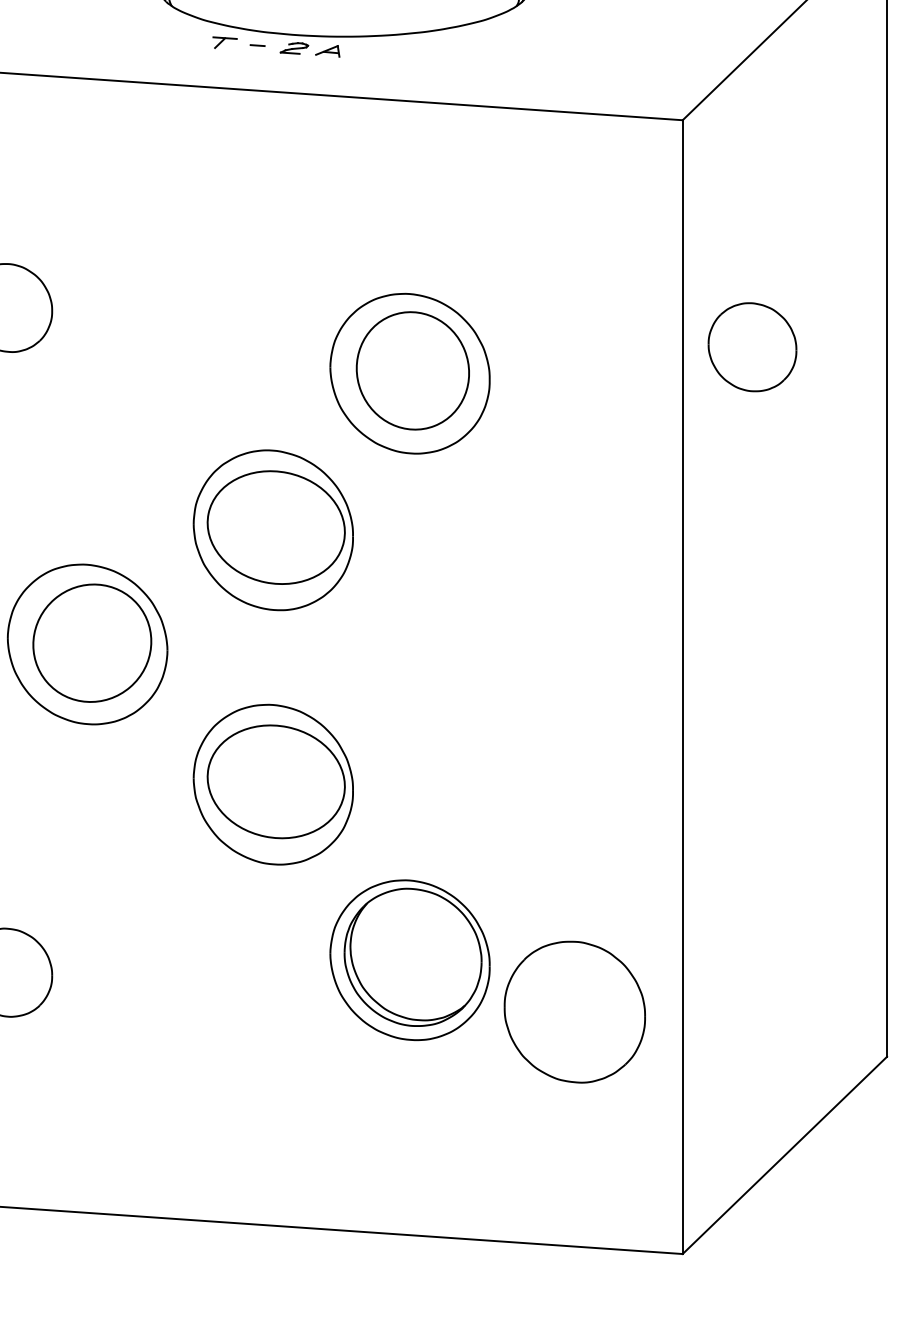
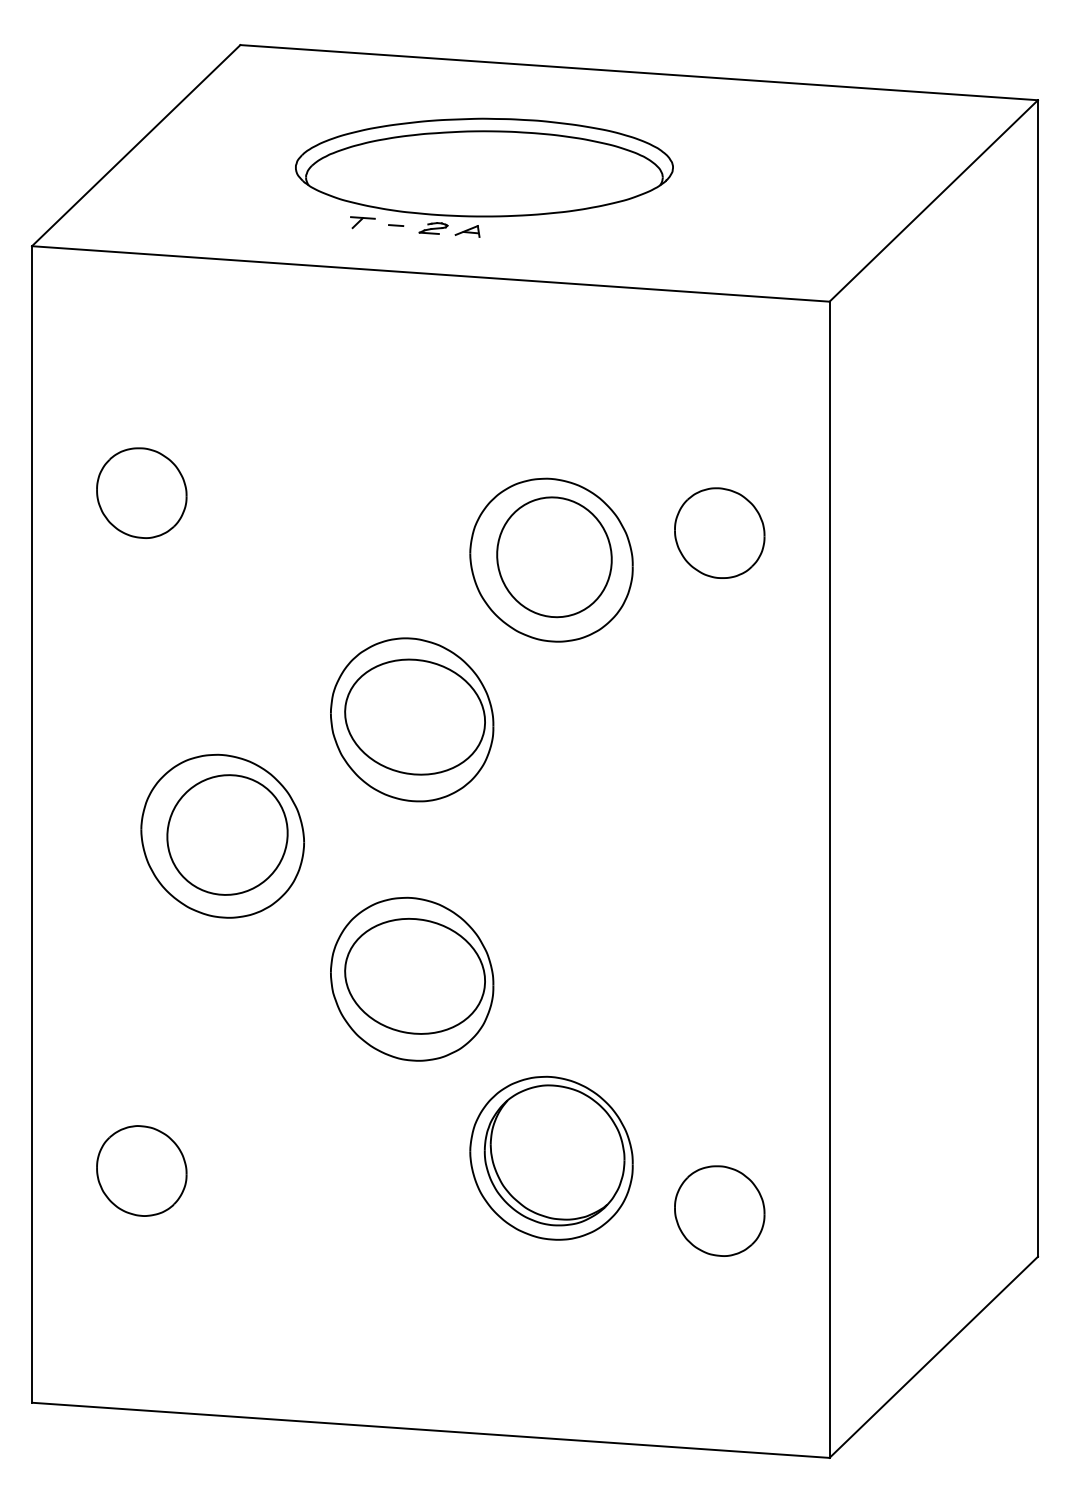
part: (752, 346) -> (719, 532), moved
part: (574, 1011) -> (719, 1210), size x0.62

